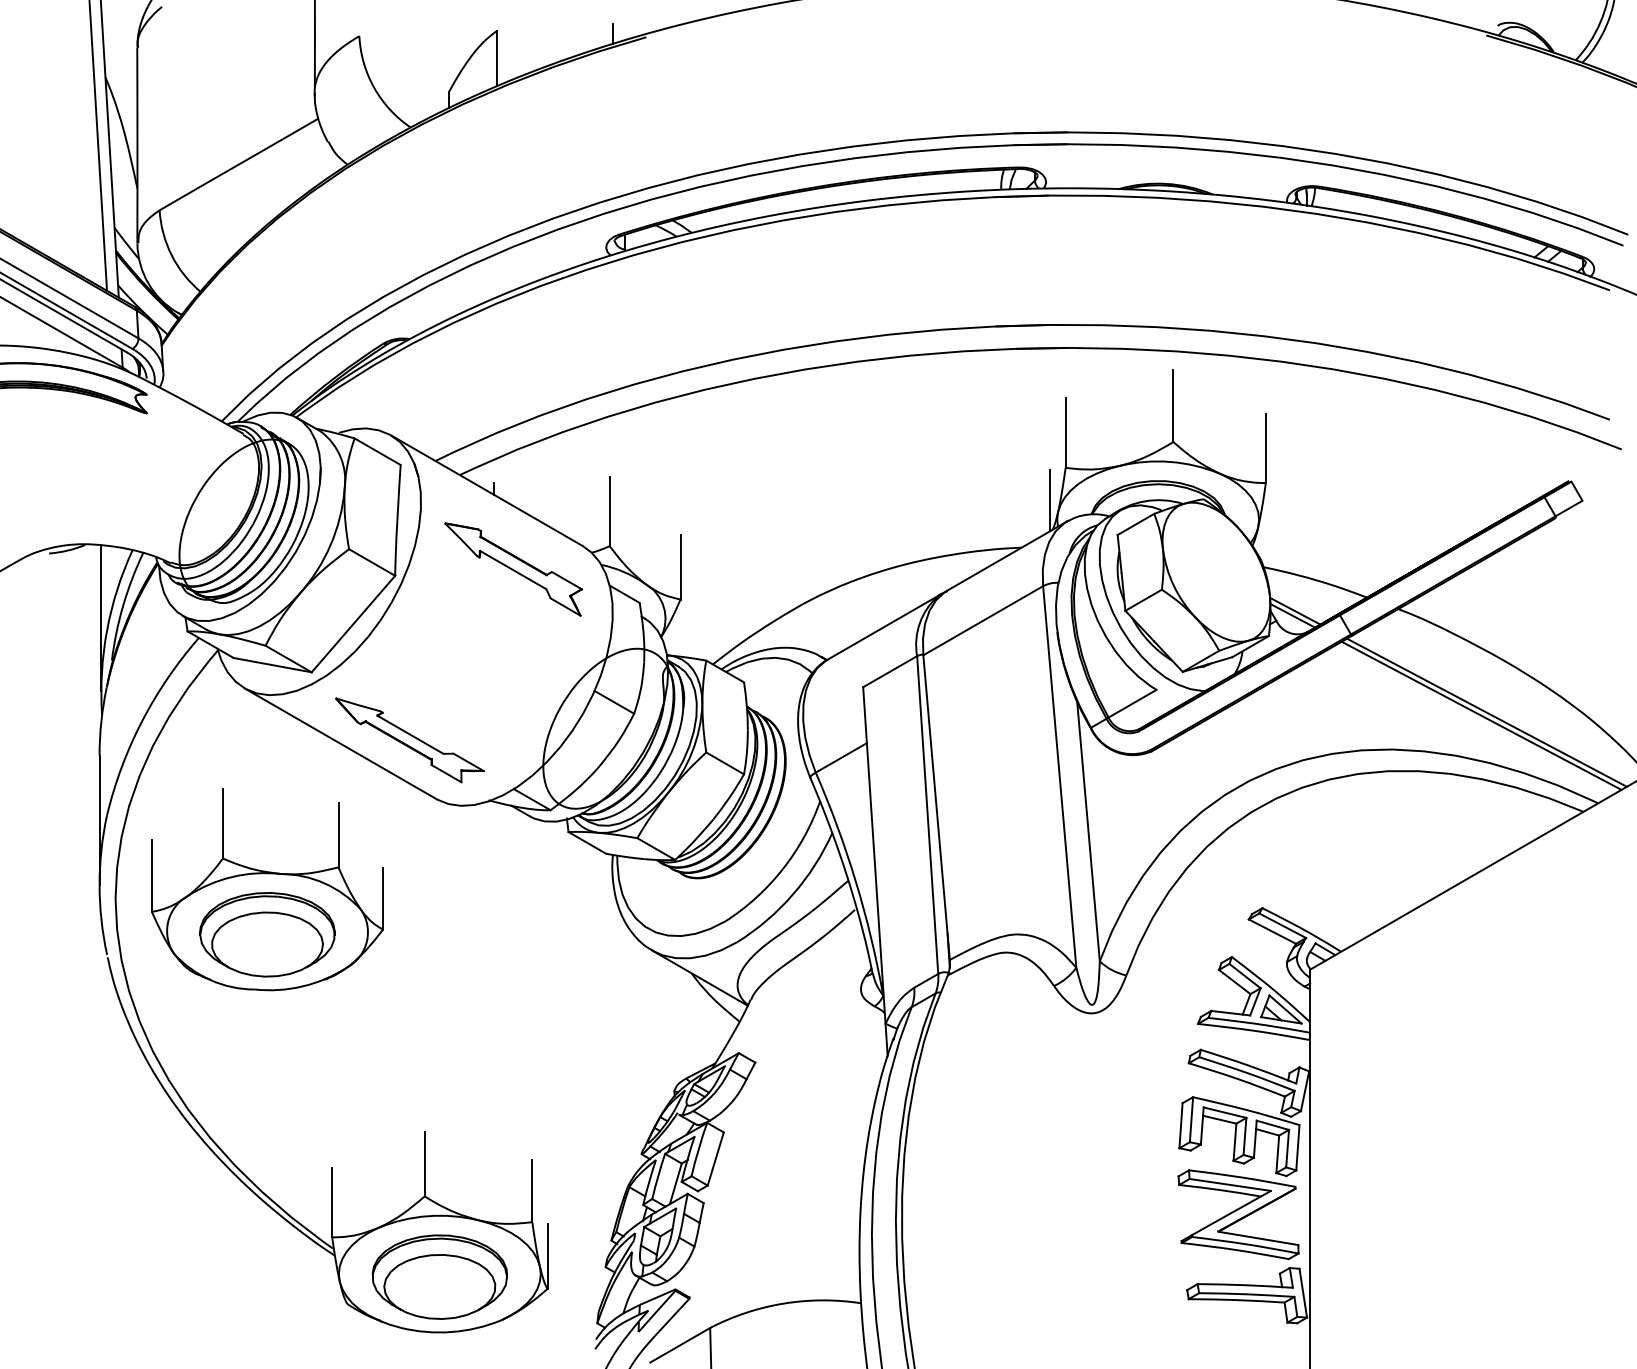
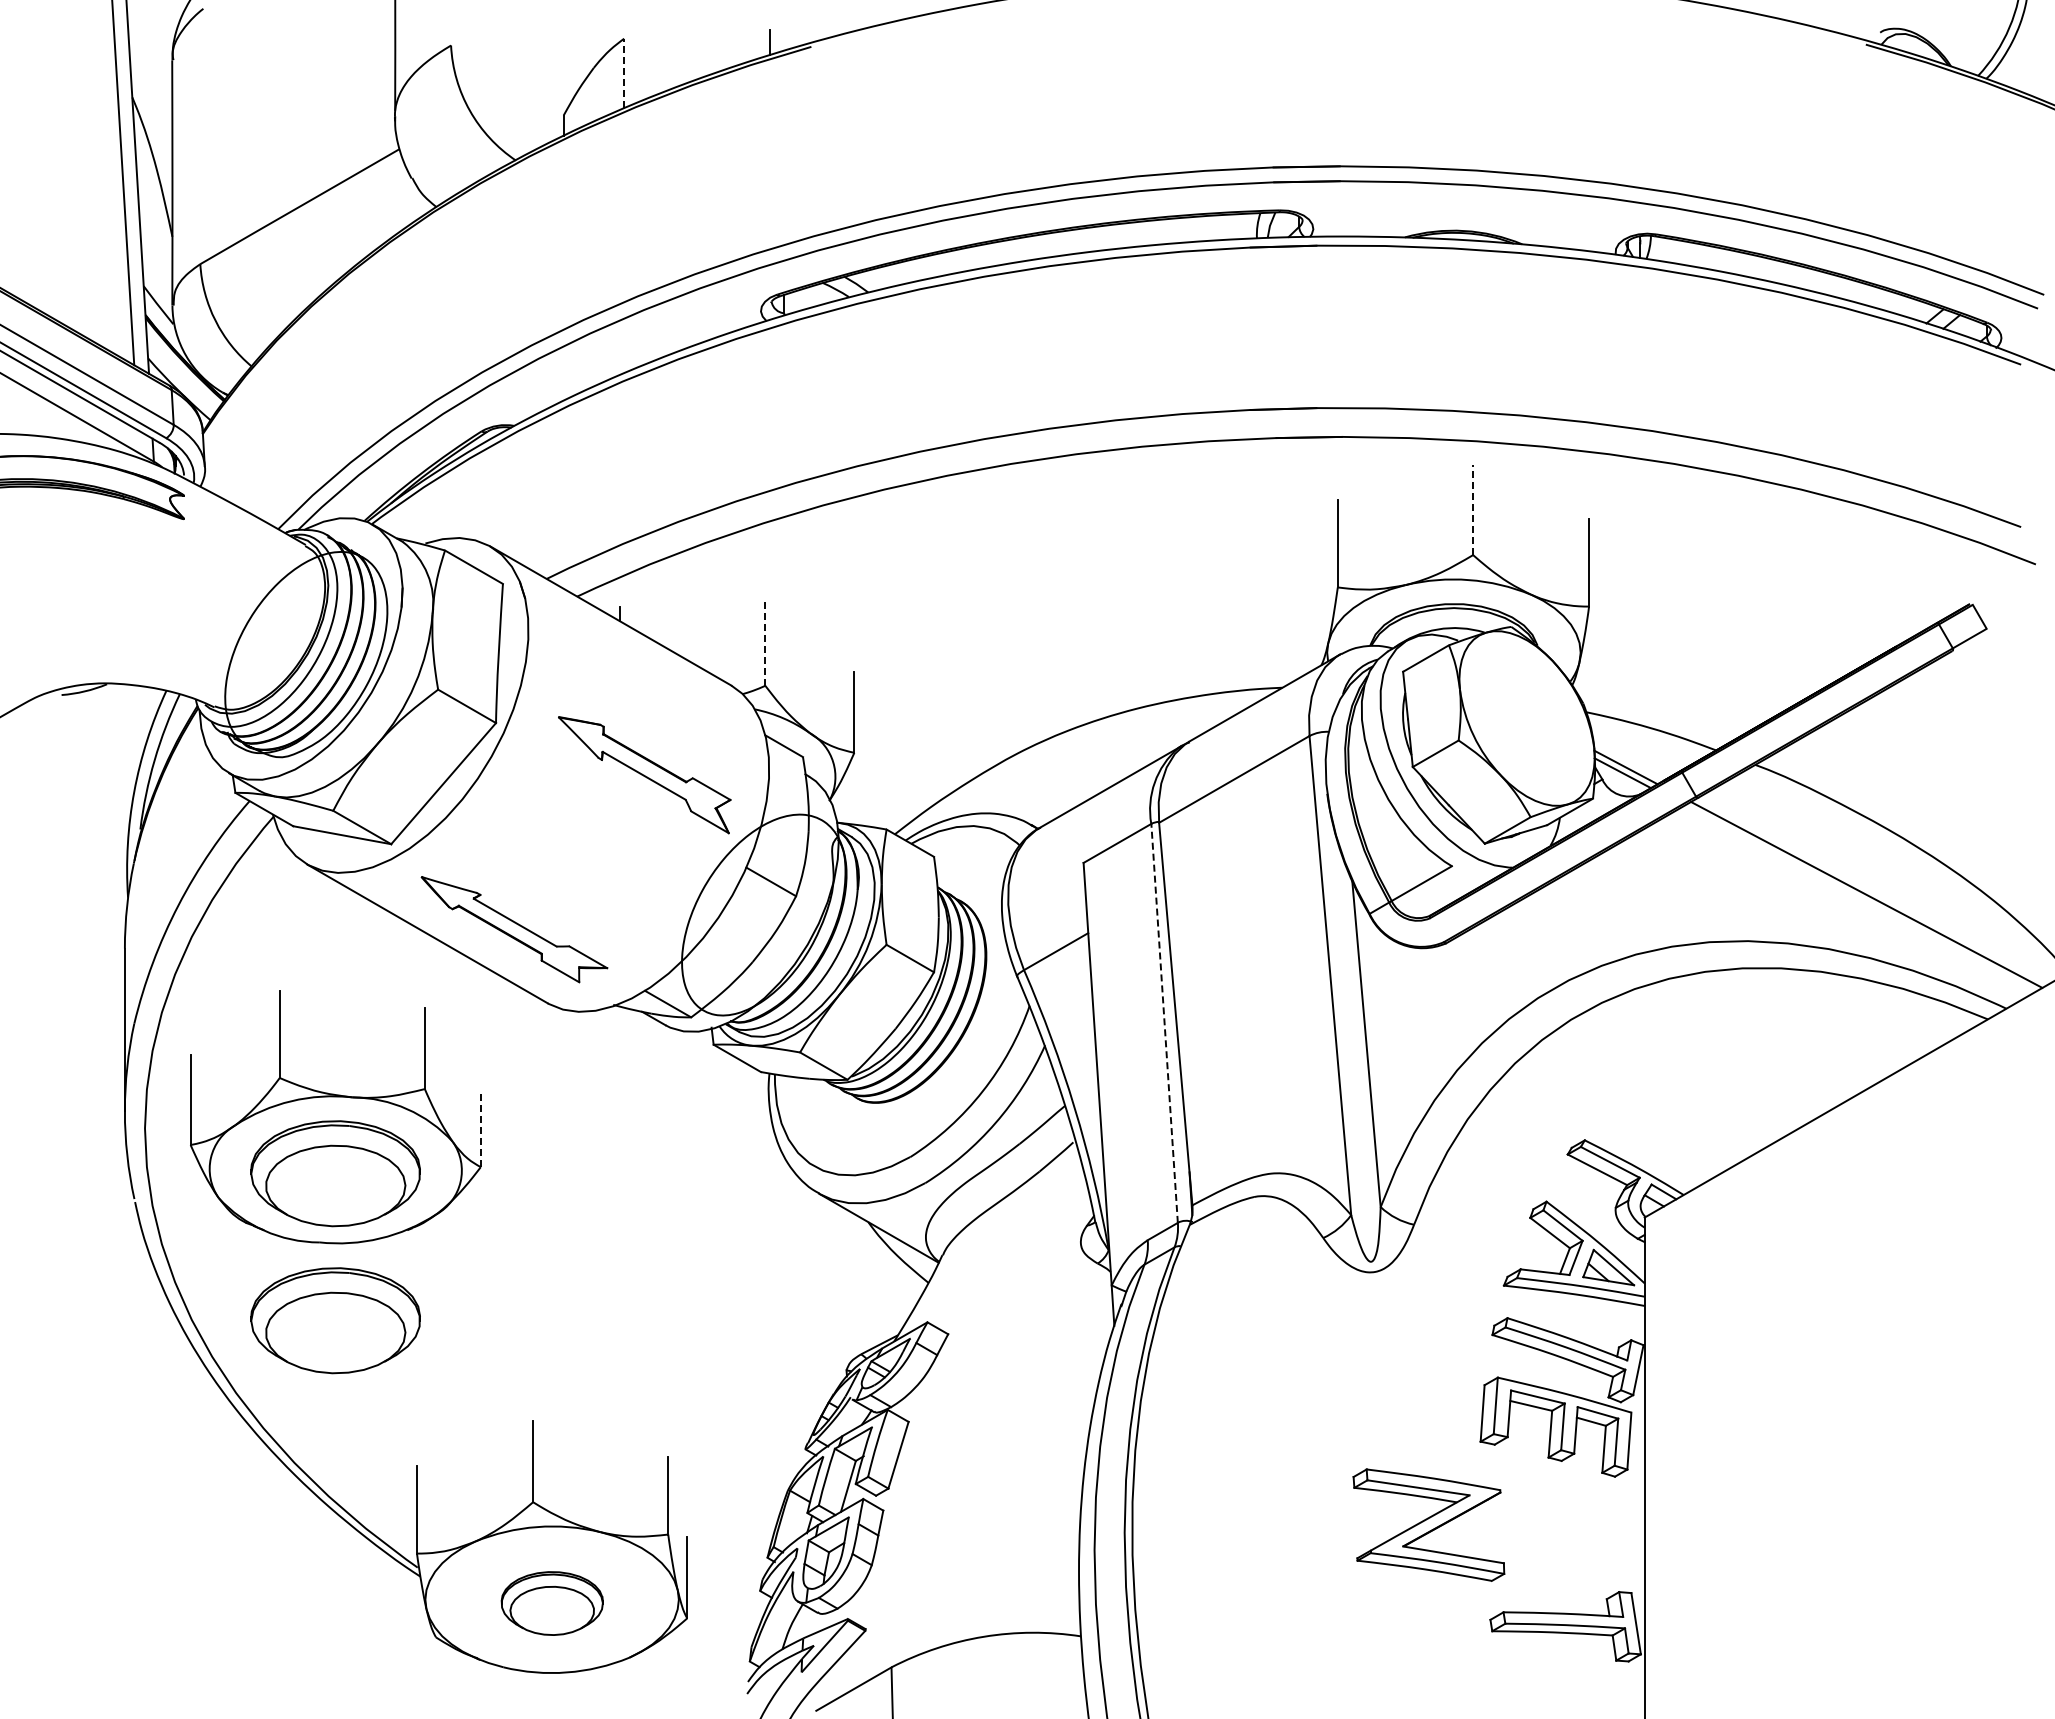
line: (497, 58) -> (624, 73), solid -> dashed
line: (1173, 405) -> (1473, 509), solid -> dashed
line: (1050, 499) -> (1318, 627), removed
line: (609, 511) -> (765, 642), solid -> dashed
part: (513, 569) -> (644, 775), moved
line: (101, 618) -> (127, 776), removed
line: (1481, 715) -> (1859, 898), removed
line: (927, 815) -> (1164, 1023), solid -> dashed
line: (382, 898) -> (480, 1128), solid -> dashed
part: (267, 1051) -> (335, 1320), added
part: (1238, 1214) -> (1428, 1524), moved
part: (440, 1277) -> (552, 1603), size x0.6

